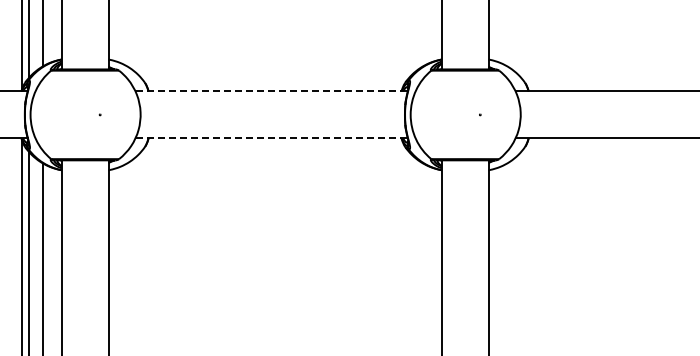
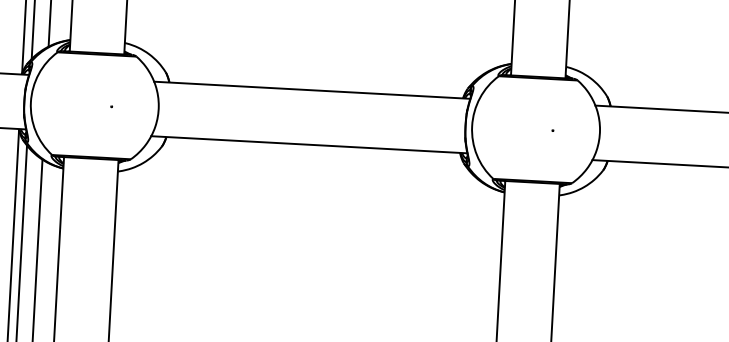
line: (272, 91) -> (313, 90), dashed -> solid
line: (272, 138) -> (310, 144), dashed -> solid

